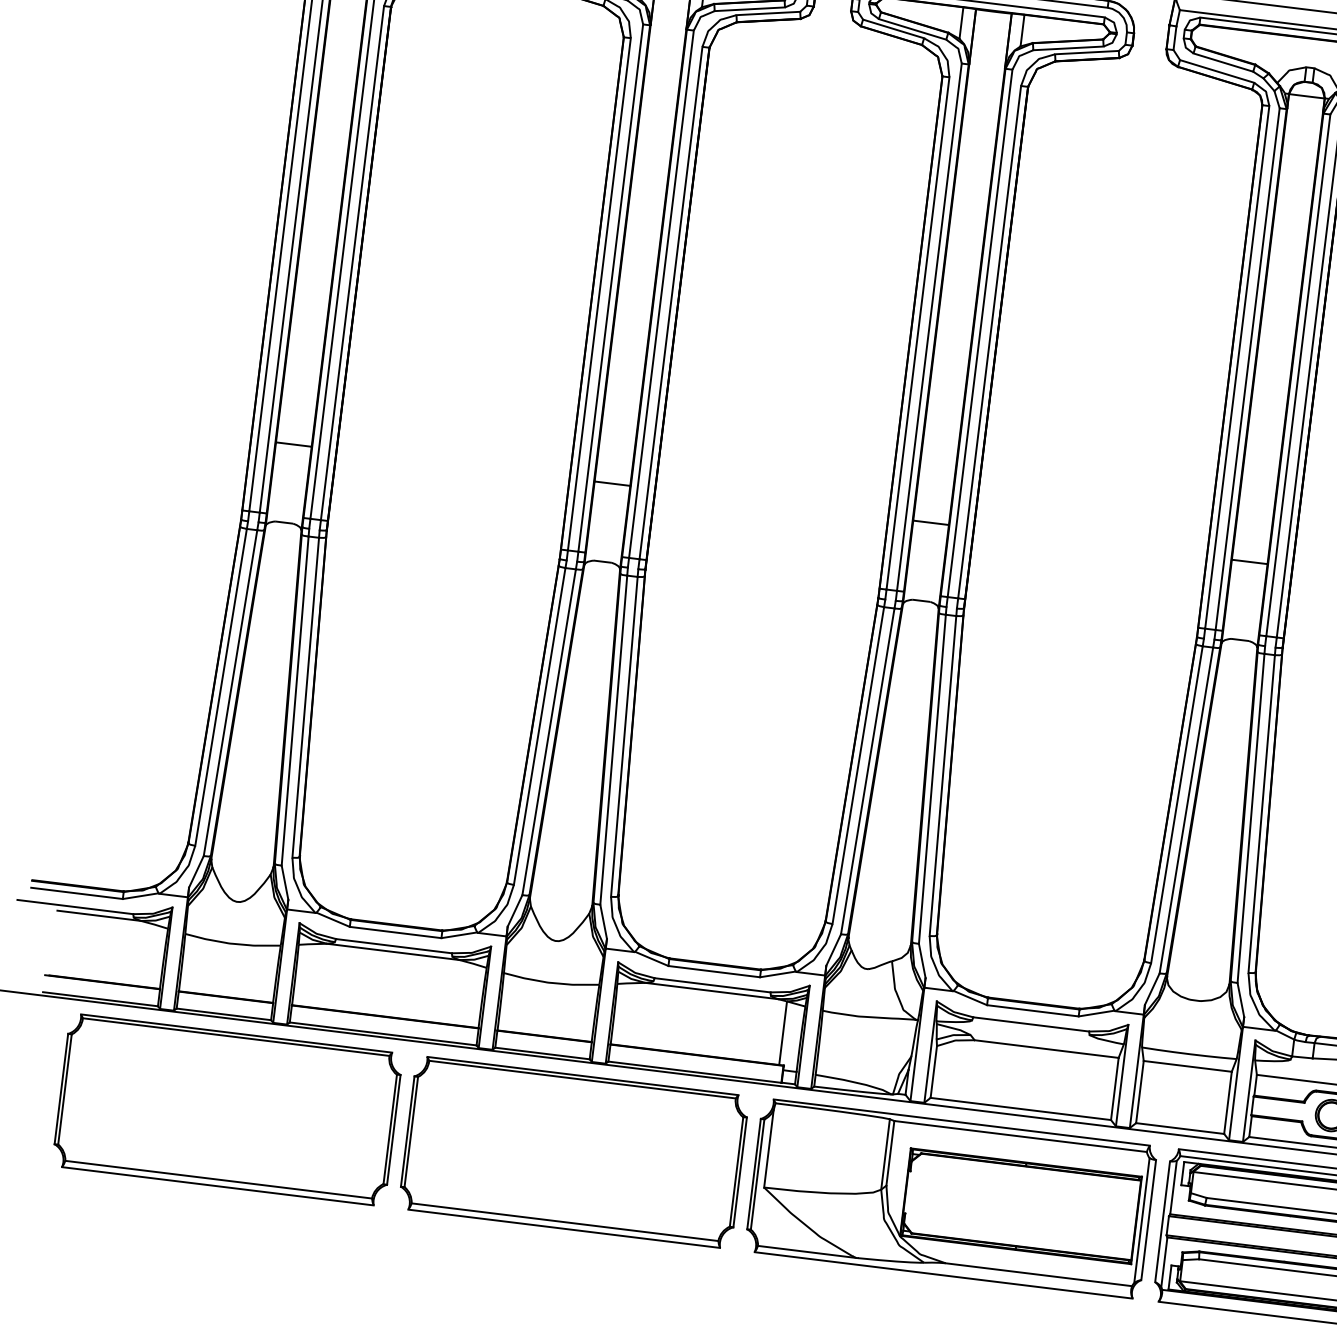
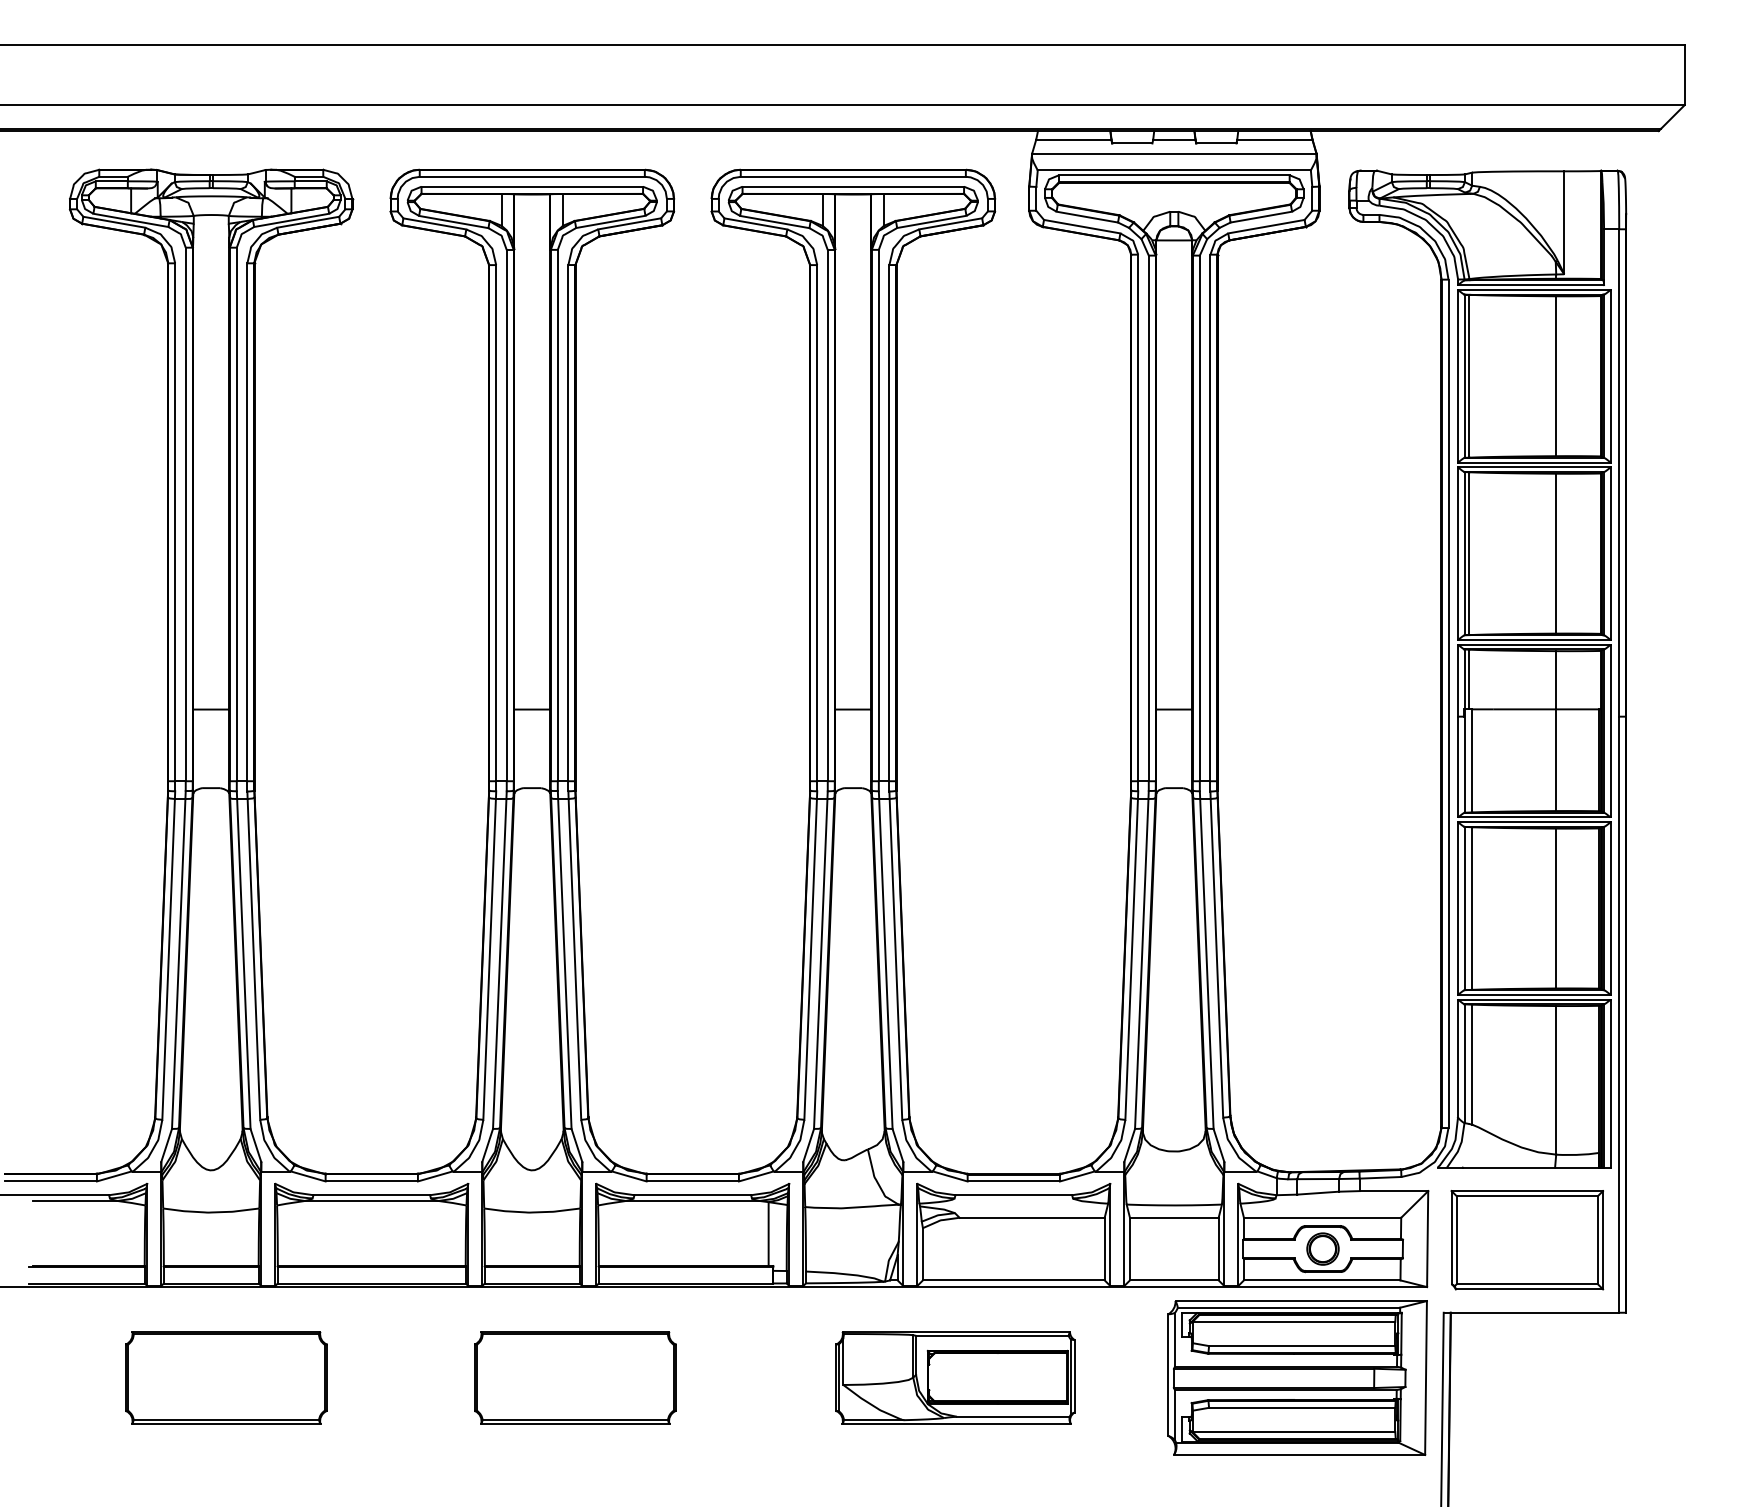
part: (227, 1109) -> (226, 1377), size x0.6
part: (573, 1151) -> (575, 1377), size x0.6
part: (951, 1198) -> (955, 1377), size x0.6

